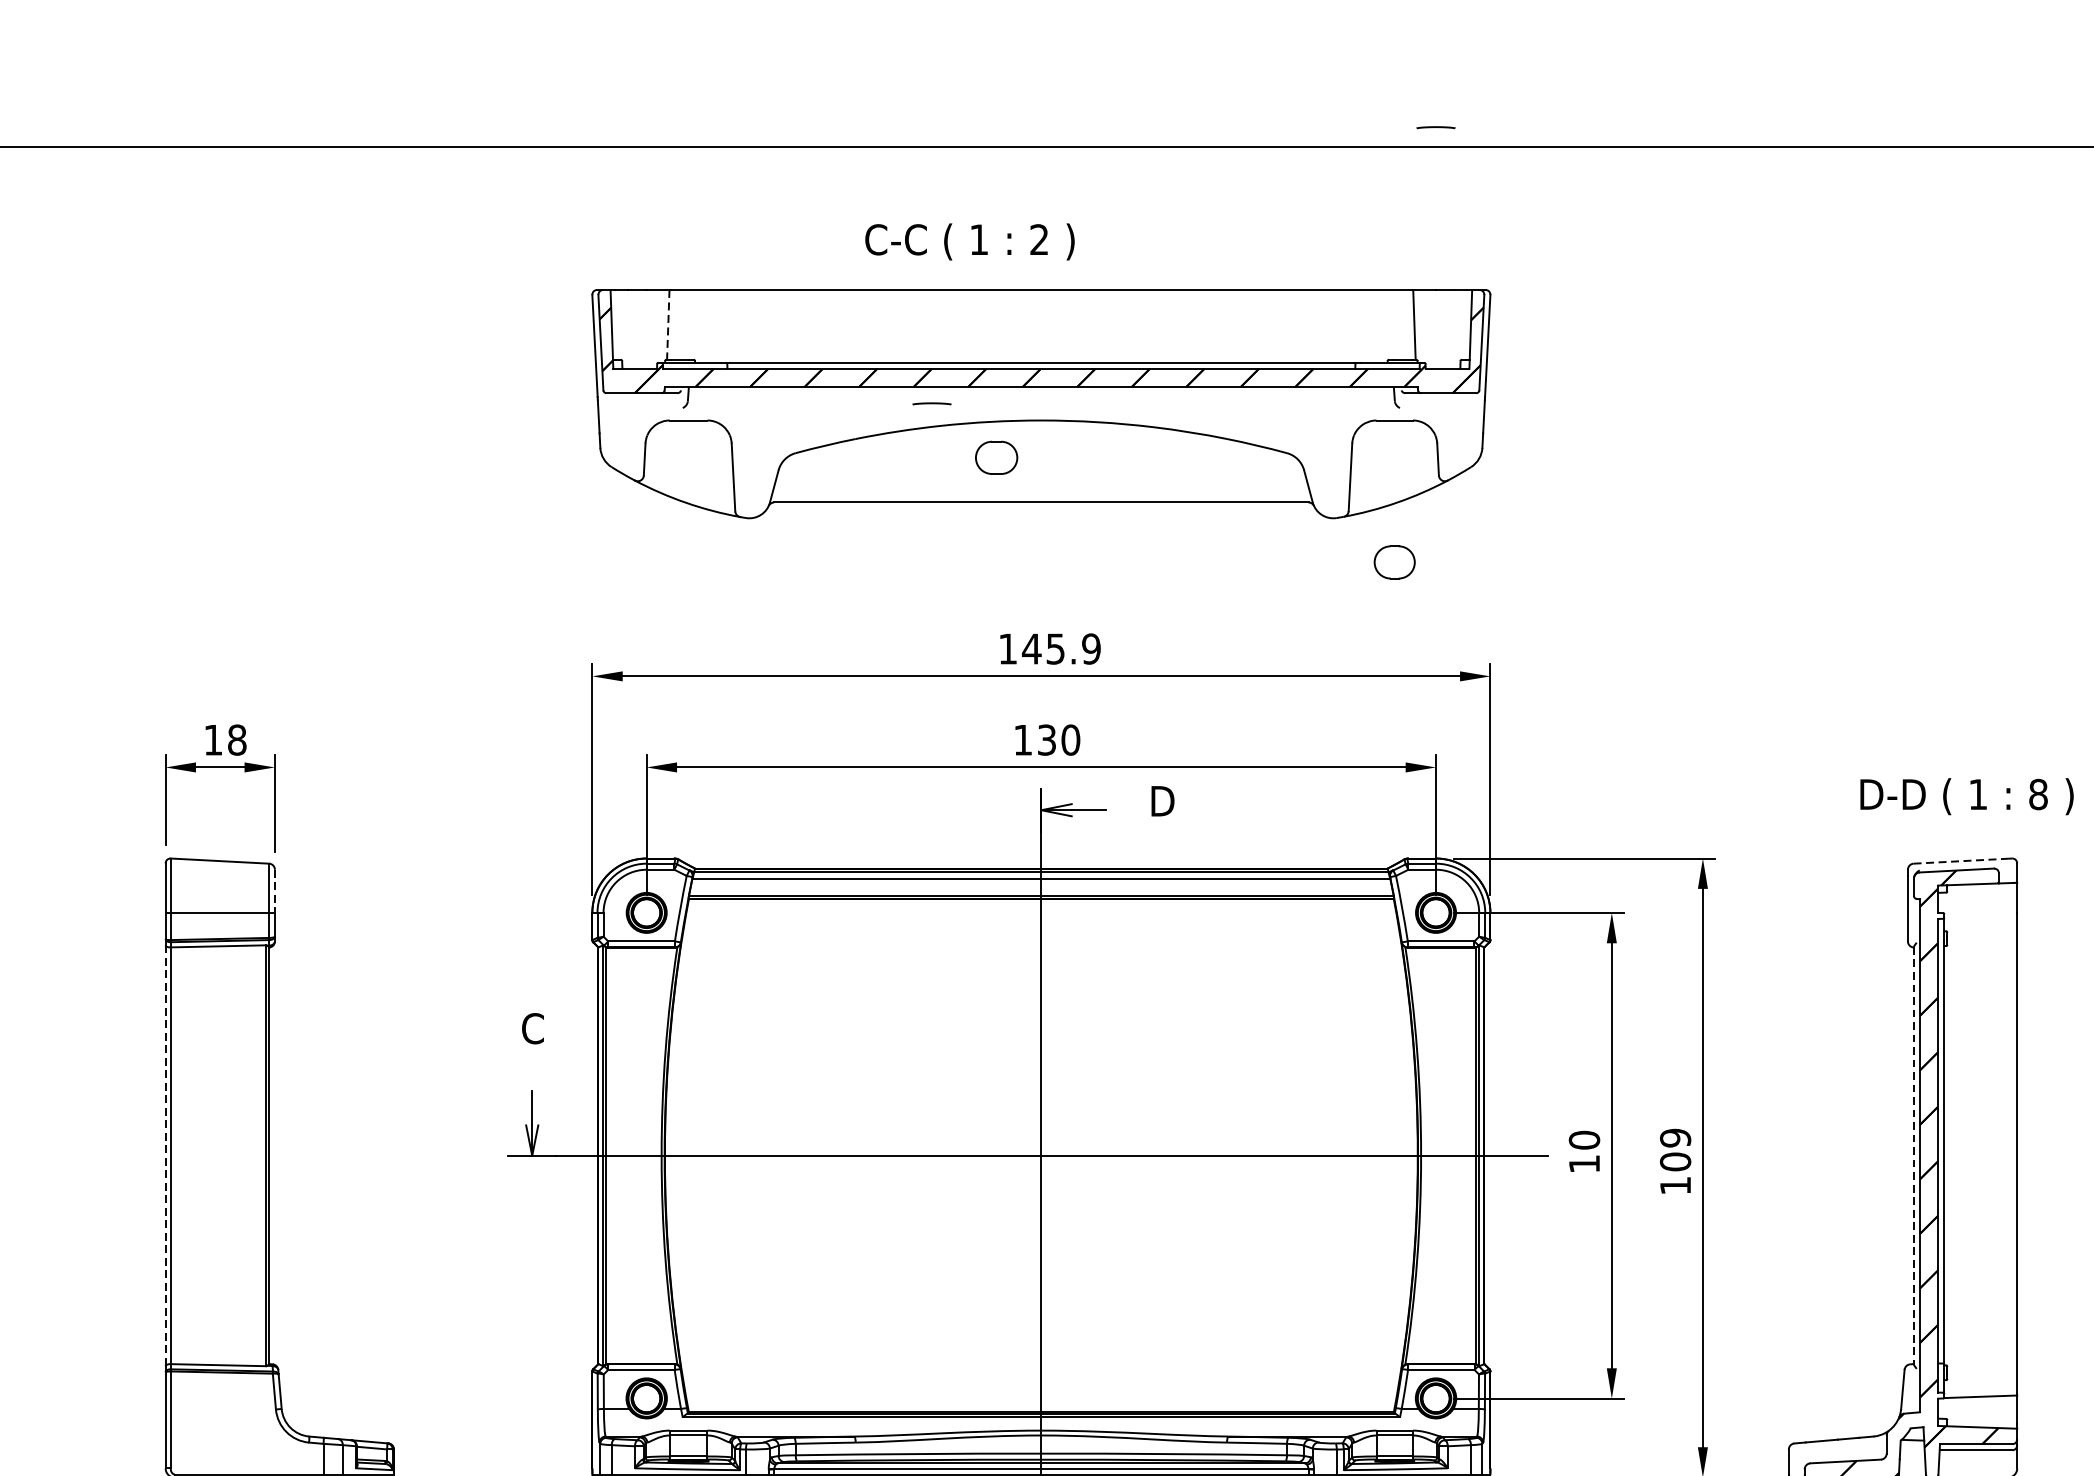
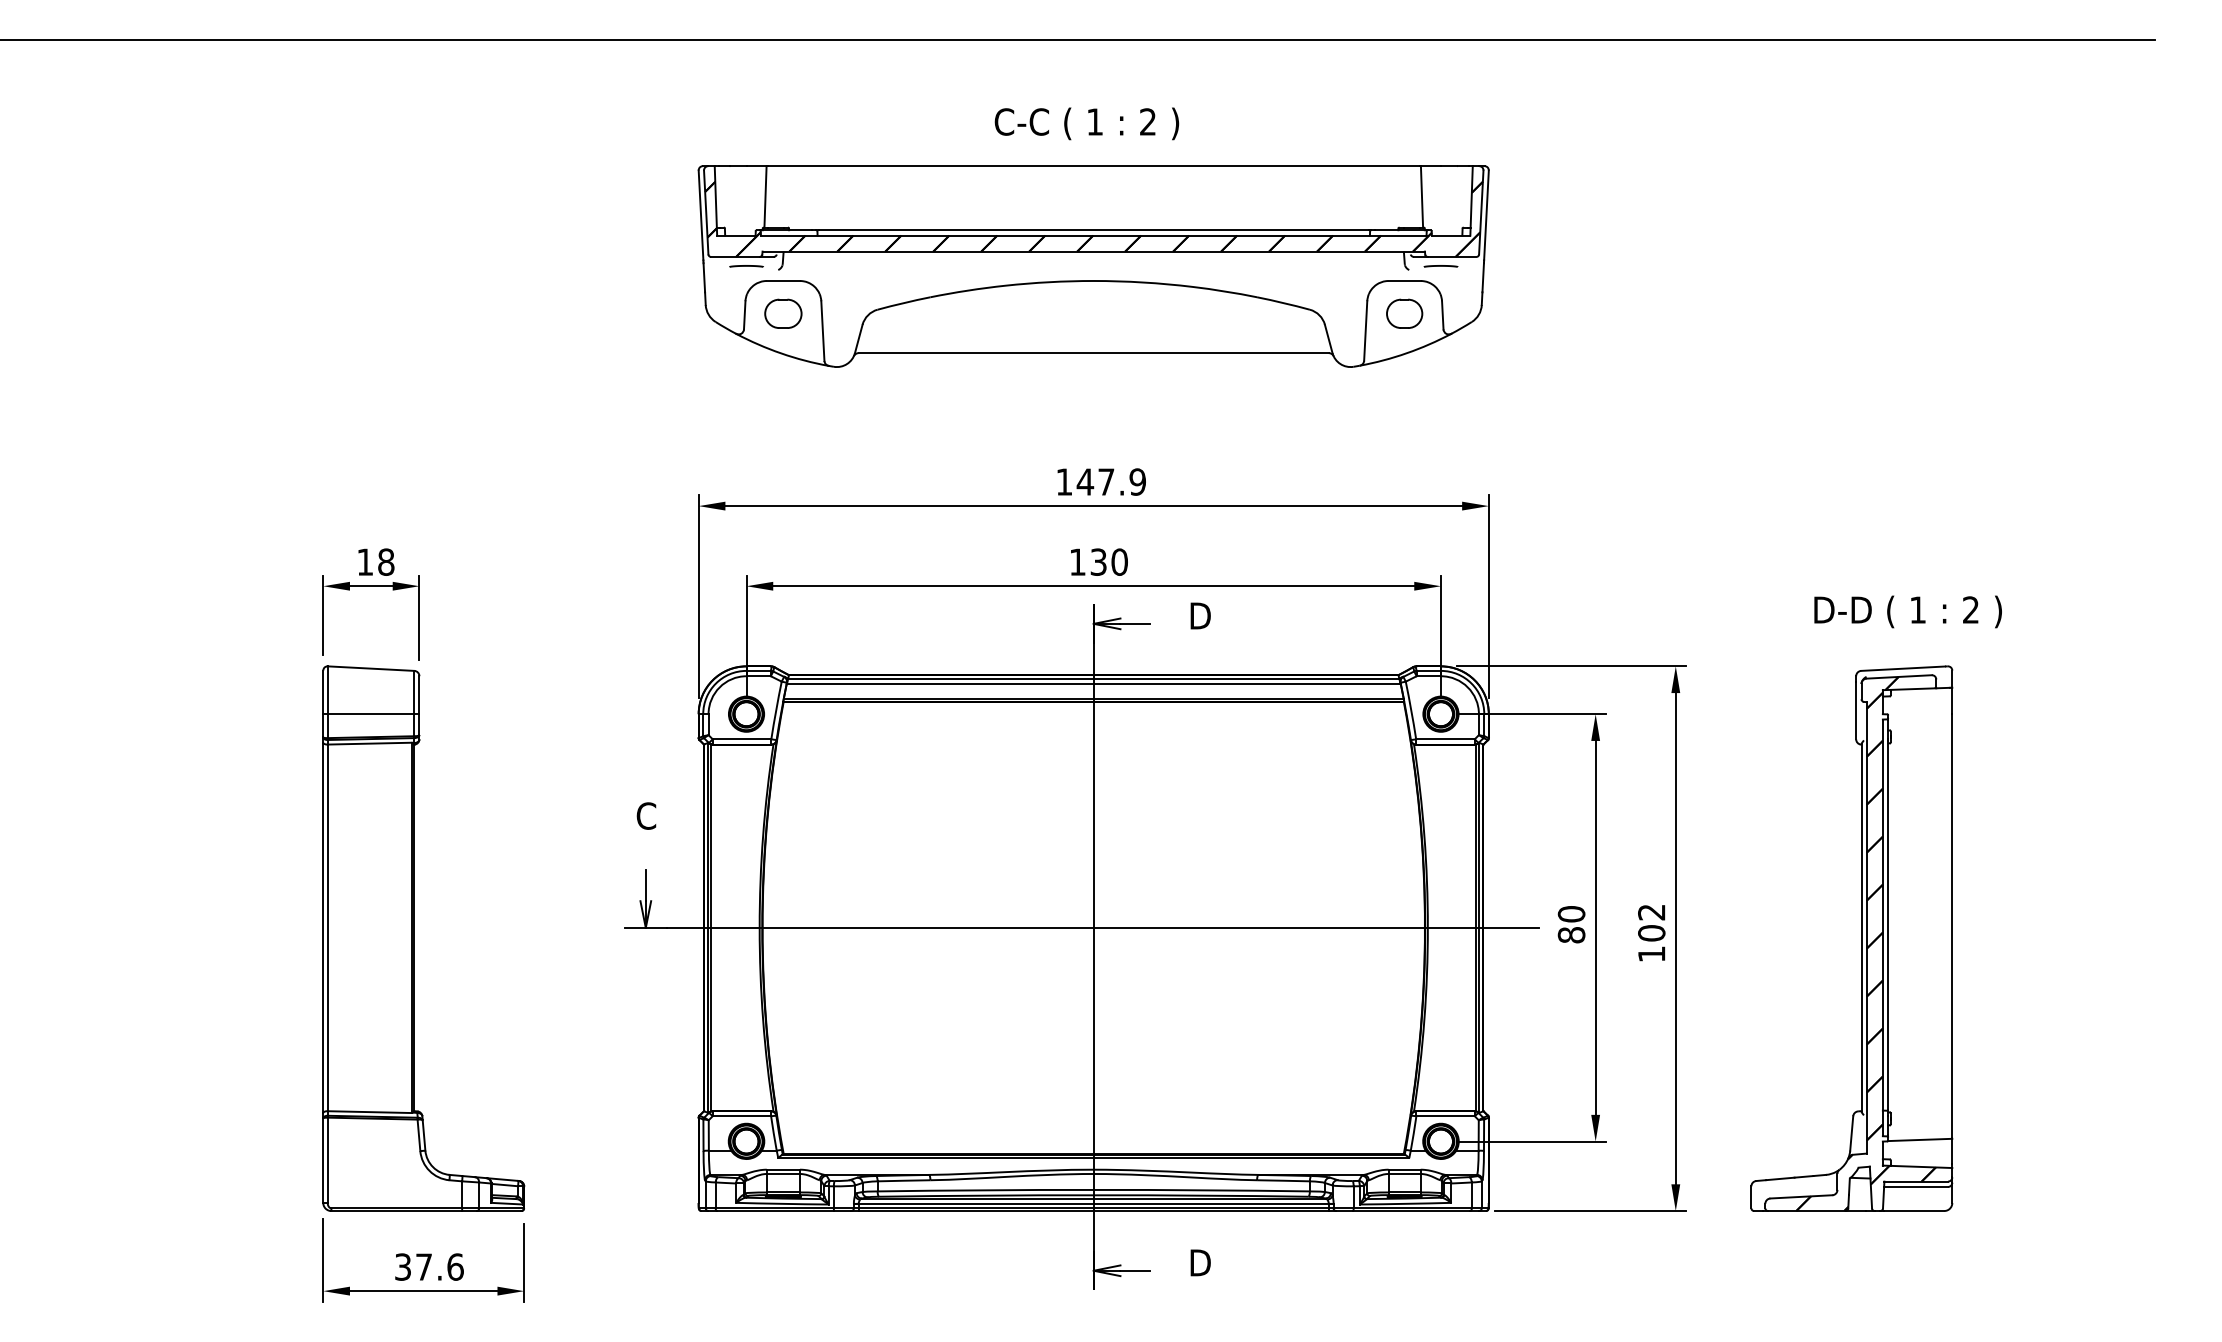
line: (1435, 127) -> (1440, 266), moved
text: (969, 241) -> (1086, 123), moved
line: (668, 324) -> (765, 196), dashed -> solid
line: (931, 404) -> (746, 266), moved
part: (996, 457) -> (783, 313), moved
part: (1394, 562) -> (1404, 313), moved
text: (1055, 648) -> (1106, 481), 145.9 -> 147.9
text: (2037, 793) -> (1970, 609), 8 -> 2
line: (1961, 860) -> (1903, 668), dashed -> solid
line: (275, 891) -> (419, 695), dashed -> solid
text: (1675, 1138) -> (1651, 912), 109 -> 102
line: (1913, 1155) -> (1861, 927), dashed -> solid
line: (165, 1156) -> (323, 928), dashed -> solid
text: (1584, 1164) -> (1571, 935), 10 -> 80

